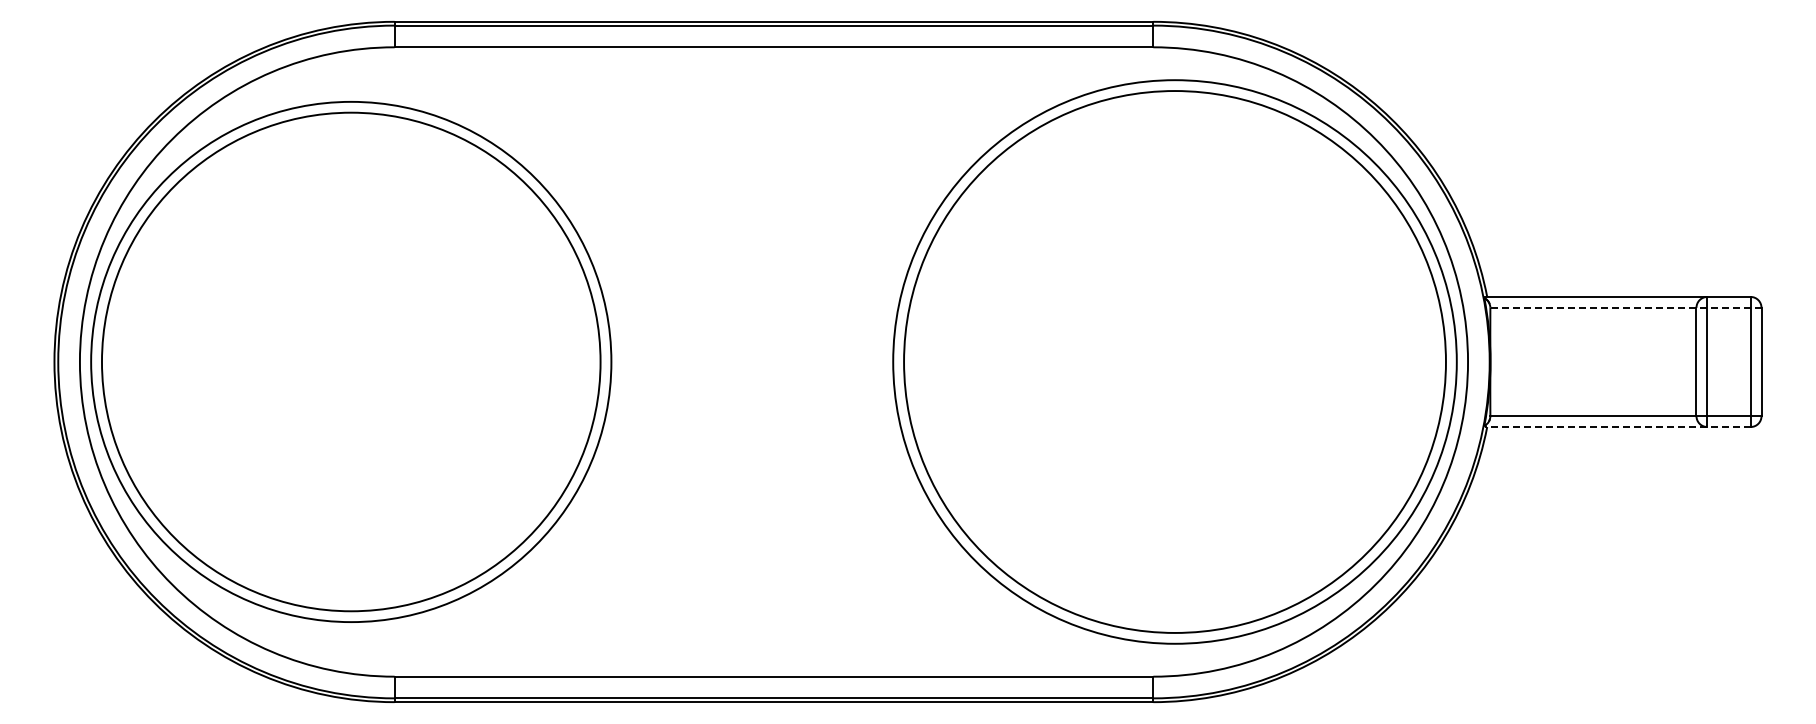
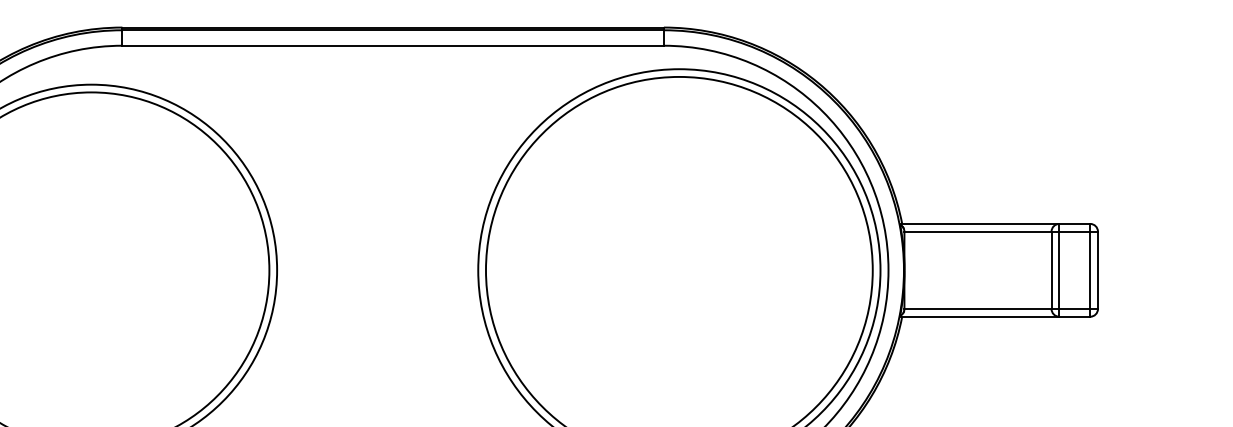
line: (1625, 307) -> (1000, 231), dashed -> solid
line: (1617, 427) -> (995, 317), dashed -> solid

